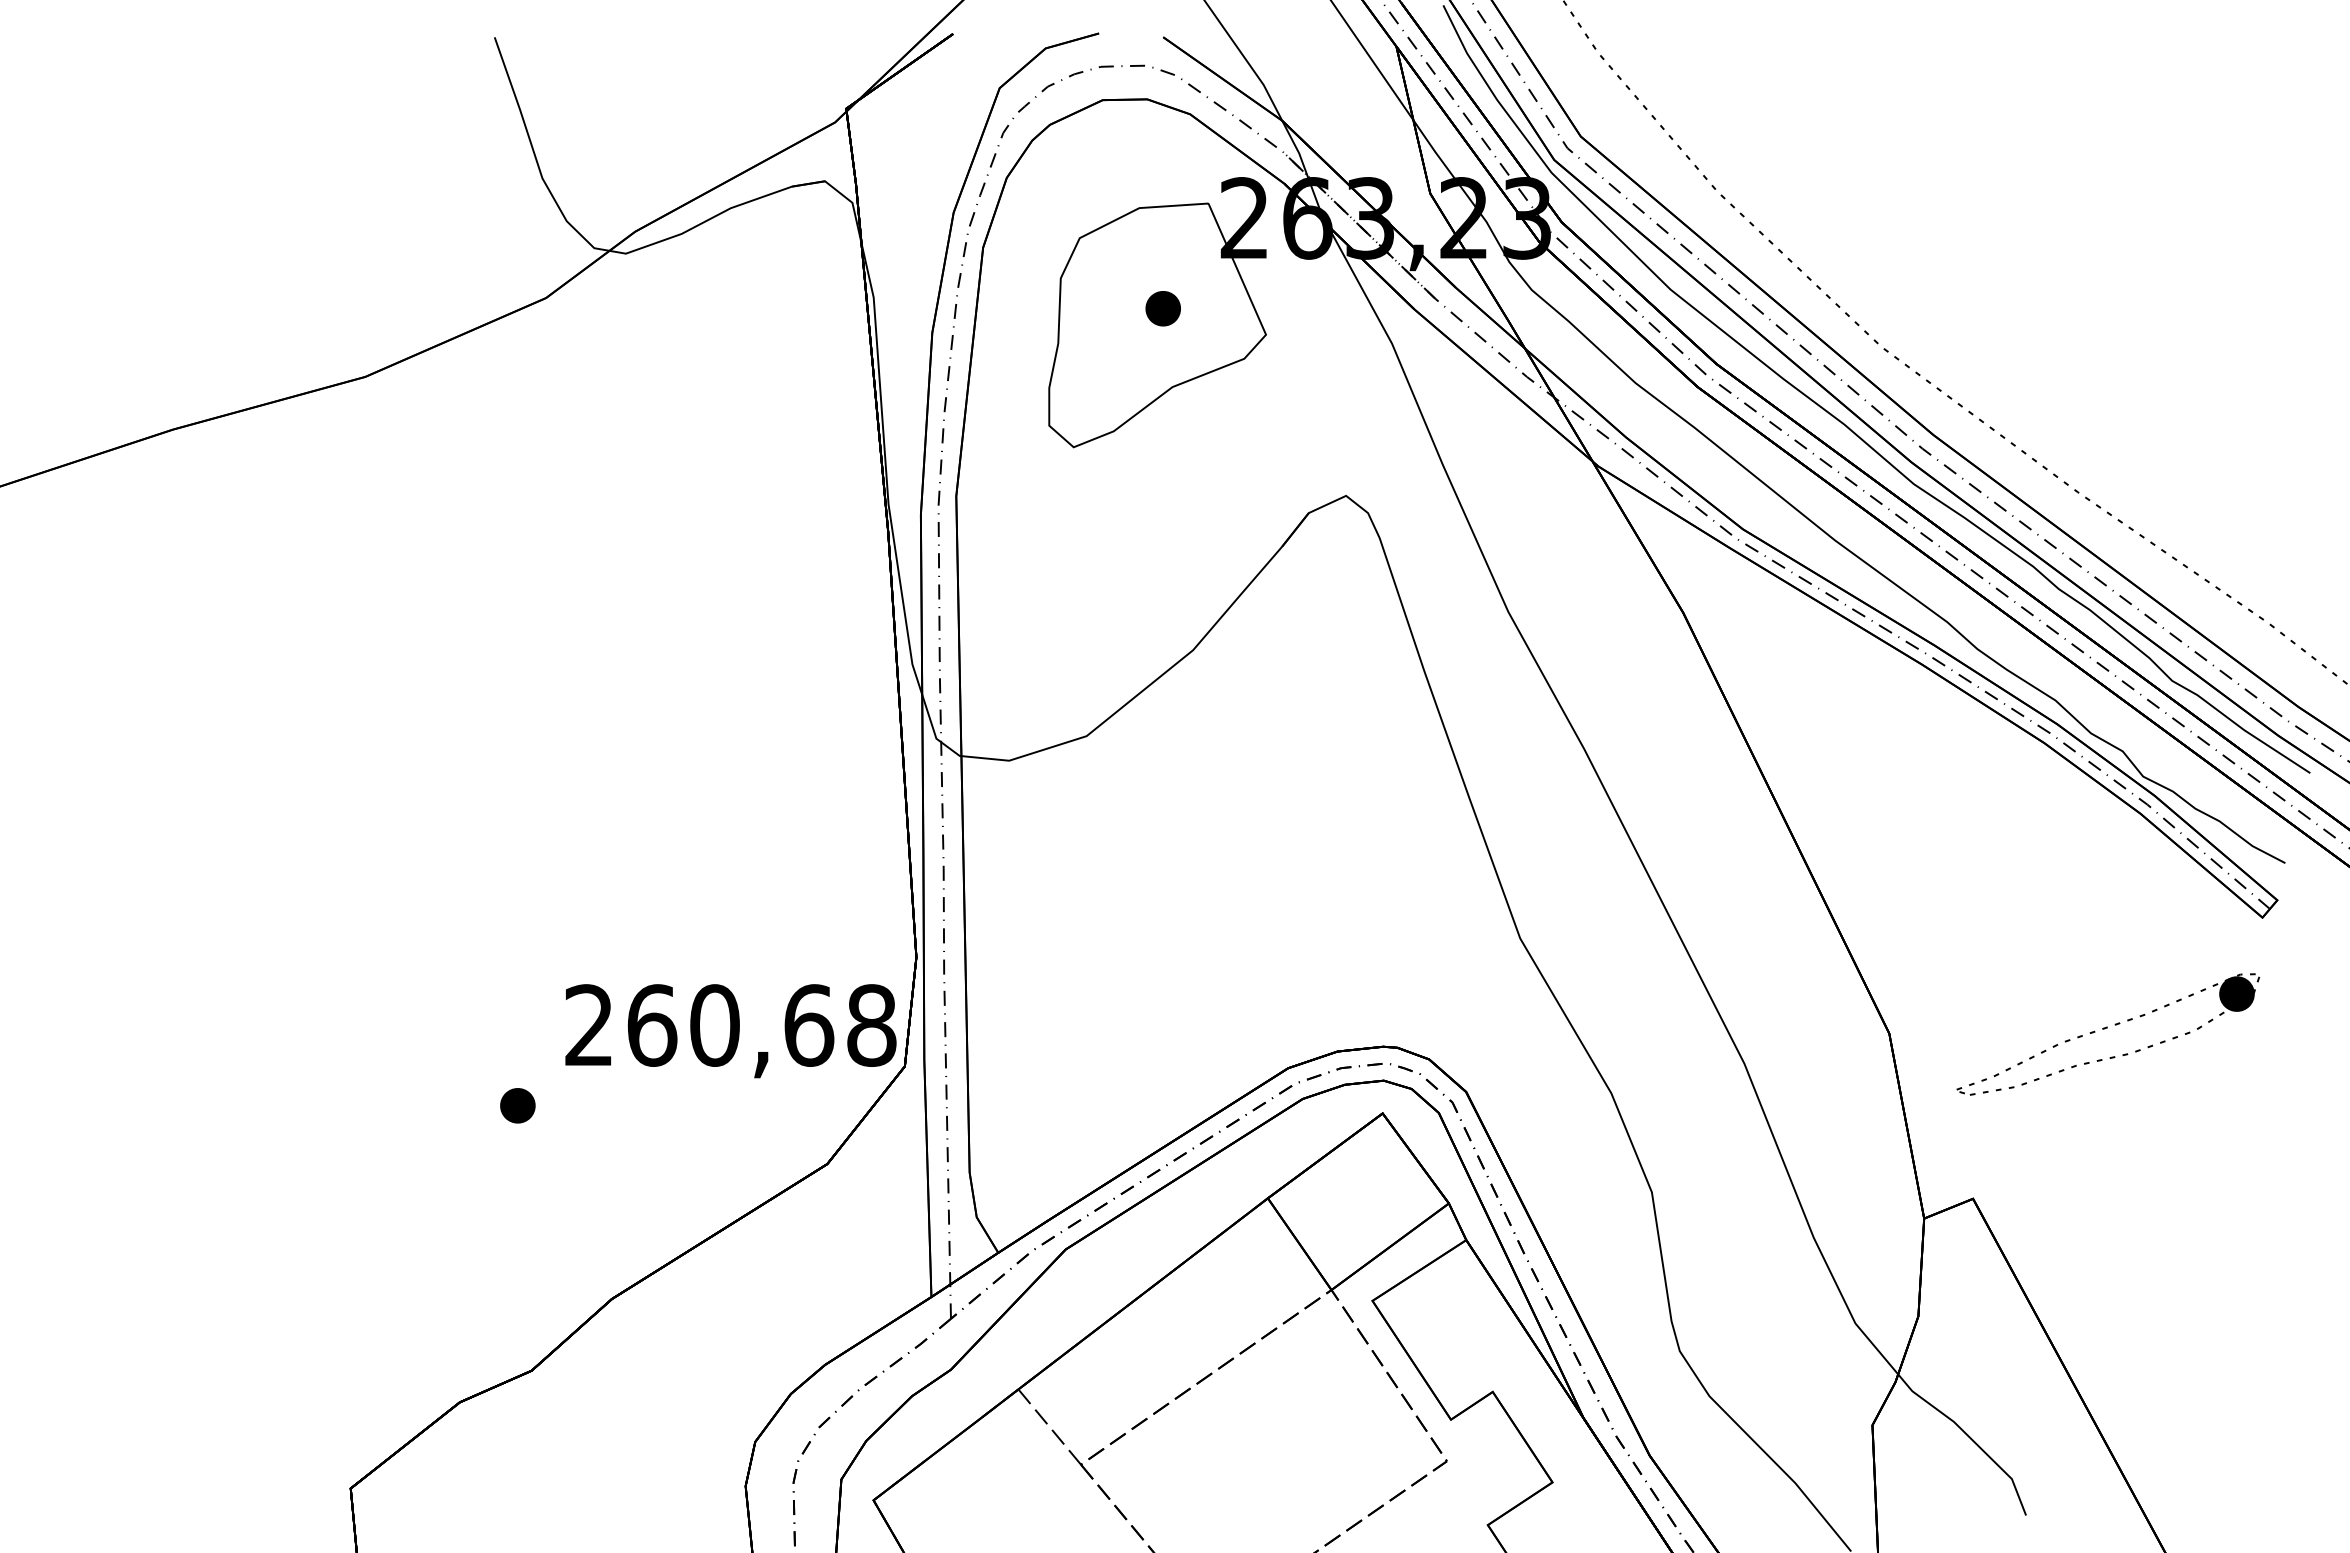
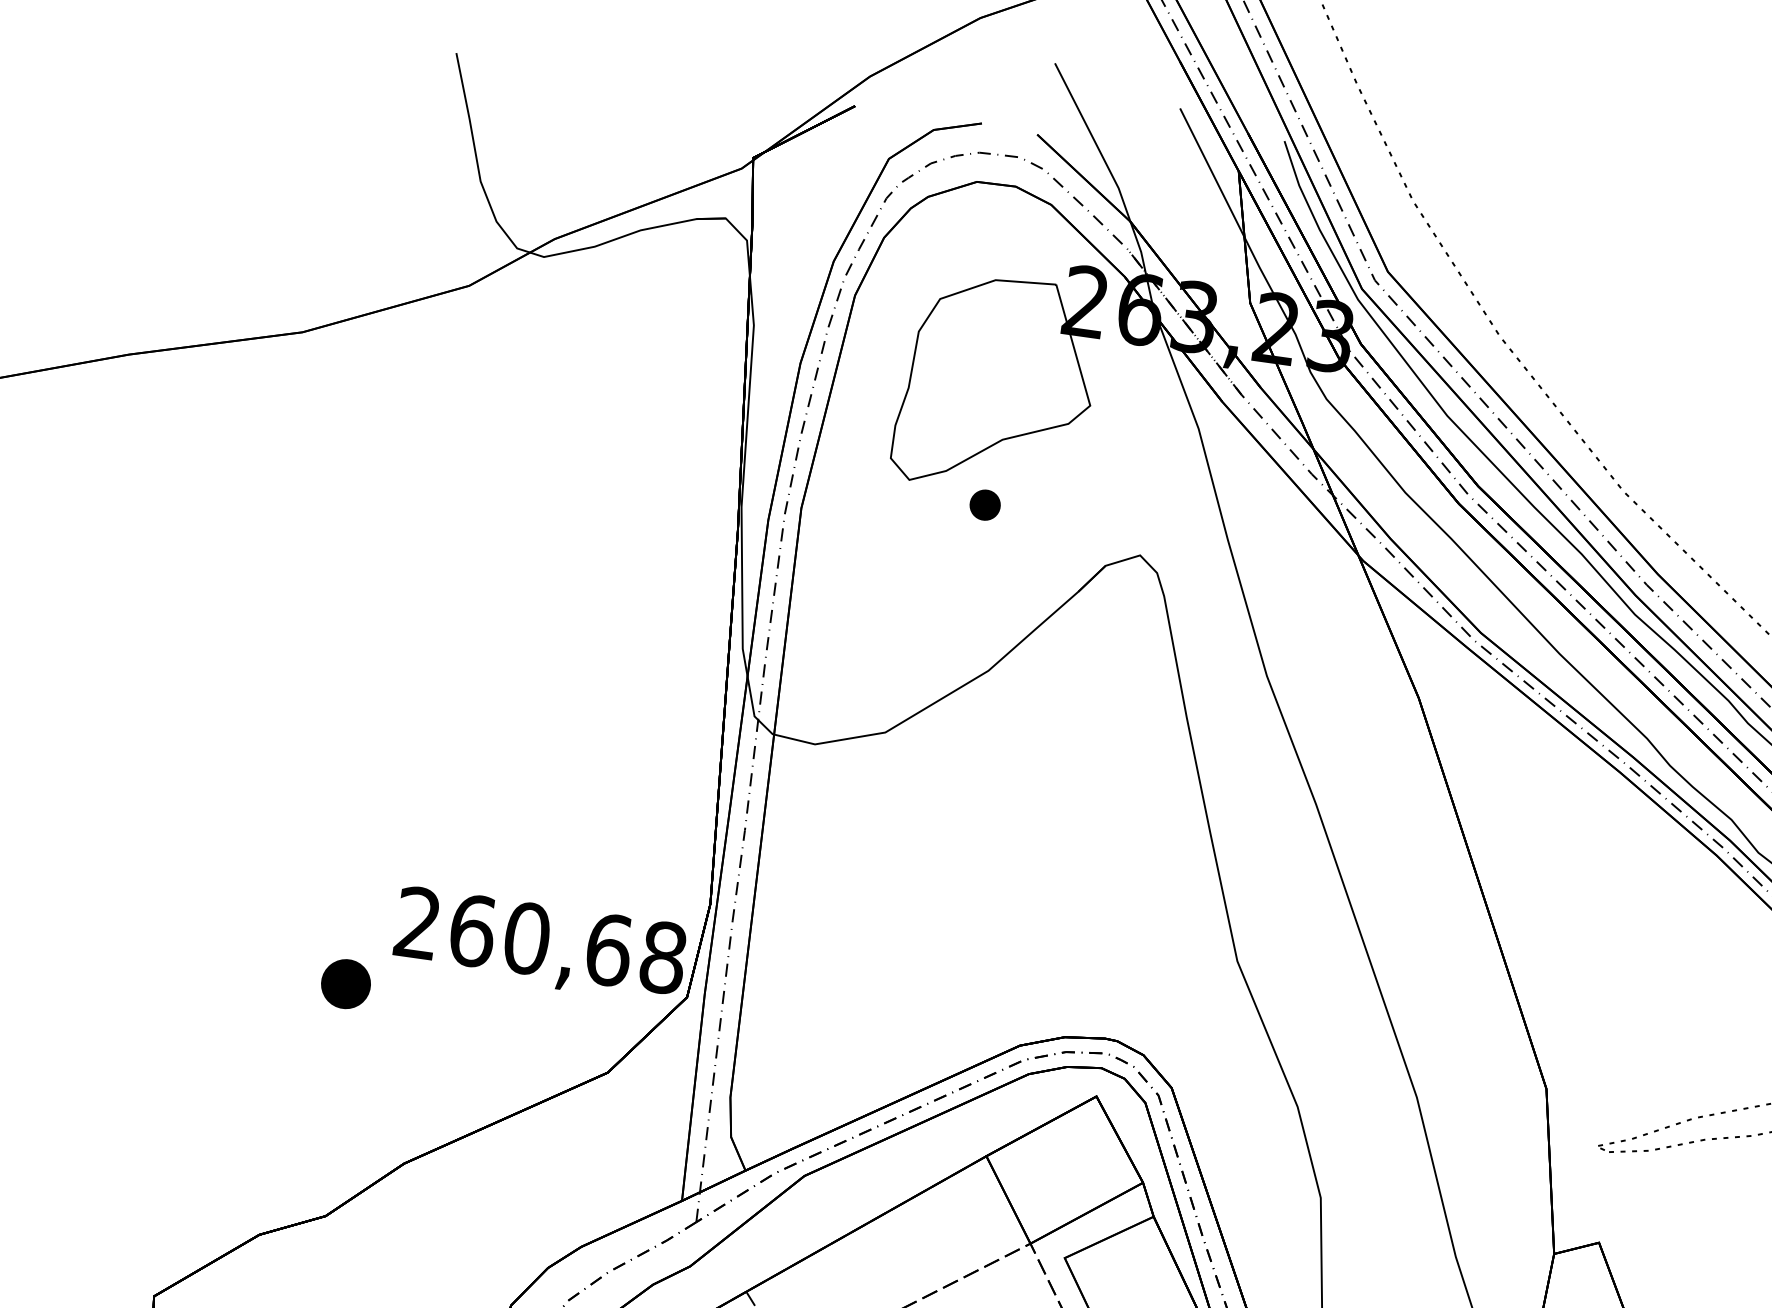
part: (1162, 308) -> (984, 504), moved
part: (517, 1105) -> (345, 983), size x1.6

